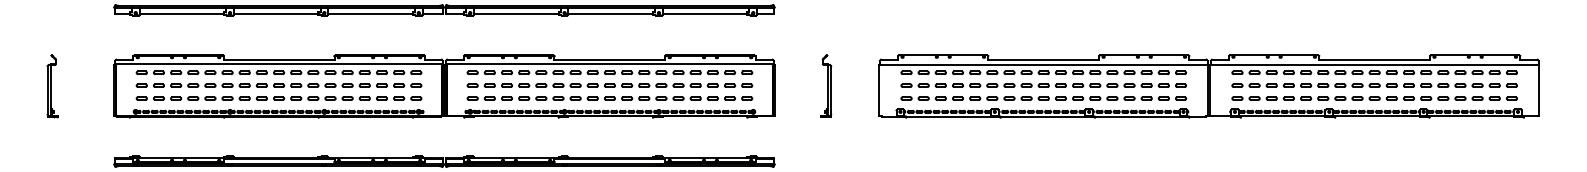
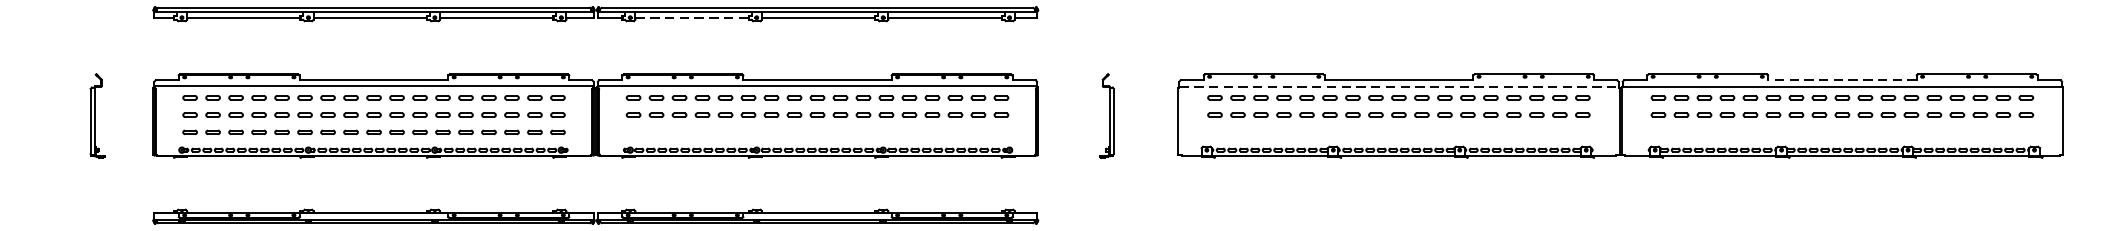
line: (516, 13) -> (692, 18), solid -> dashed
line: (1374, 59) -> (1842, 79), solid -> dashed
line: (1043, 64) -> (1398, 86), solid -> dashed
part: (52, 86) -> (97, 116), moved
line: (609, 97) -> (816, 130), removed
line: (1043, 97) -> (1398, 130), removed
line: (1374, 97) -> (1842, 130), removed

